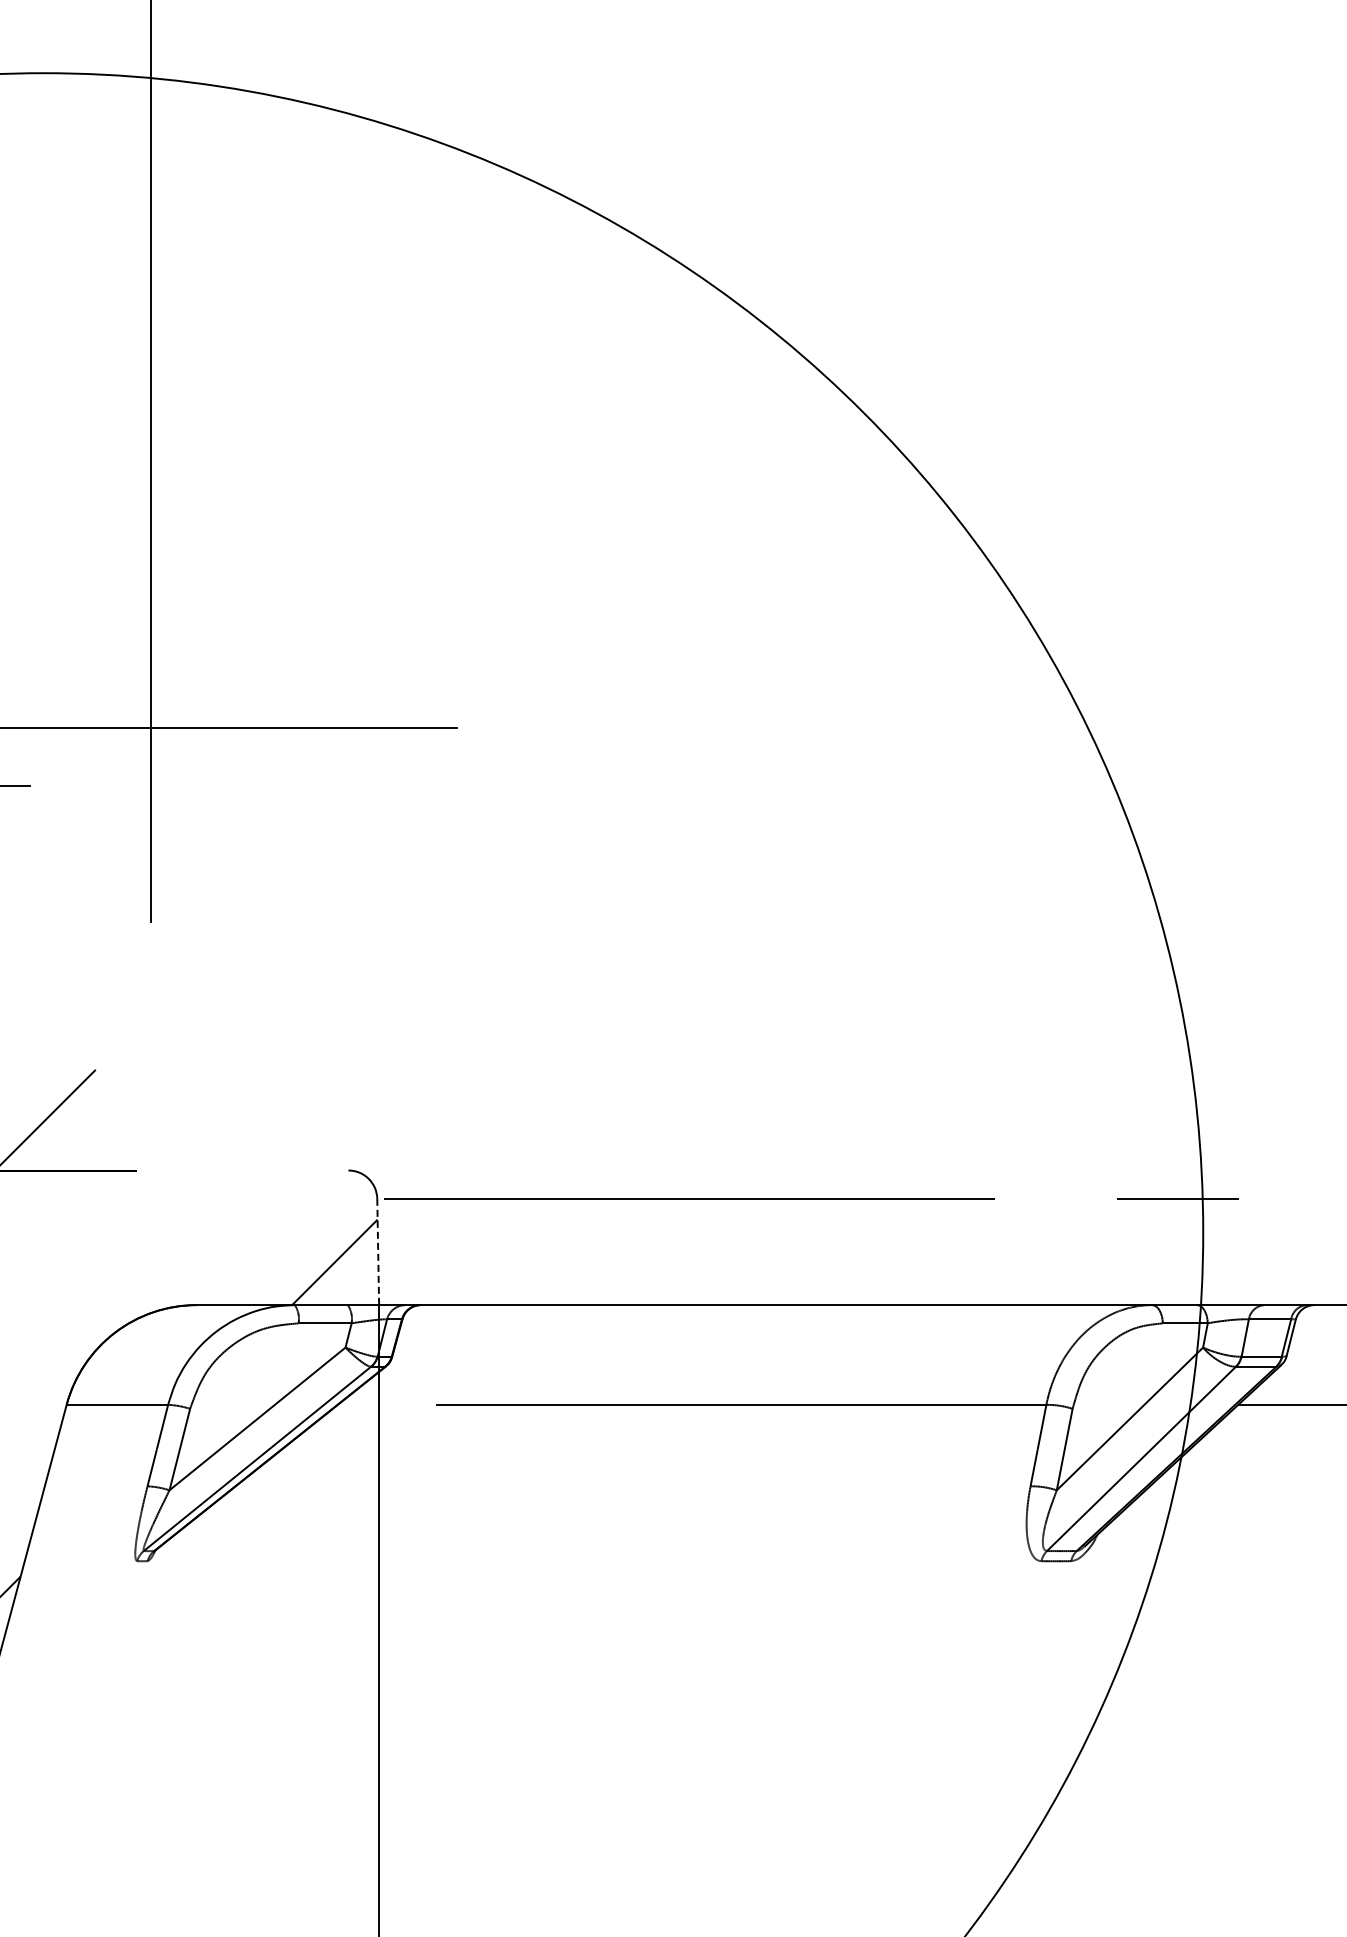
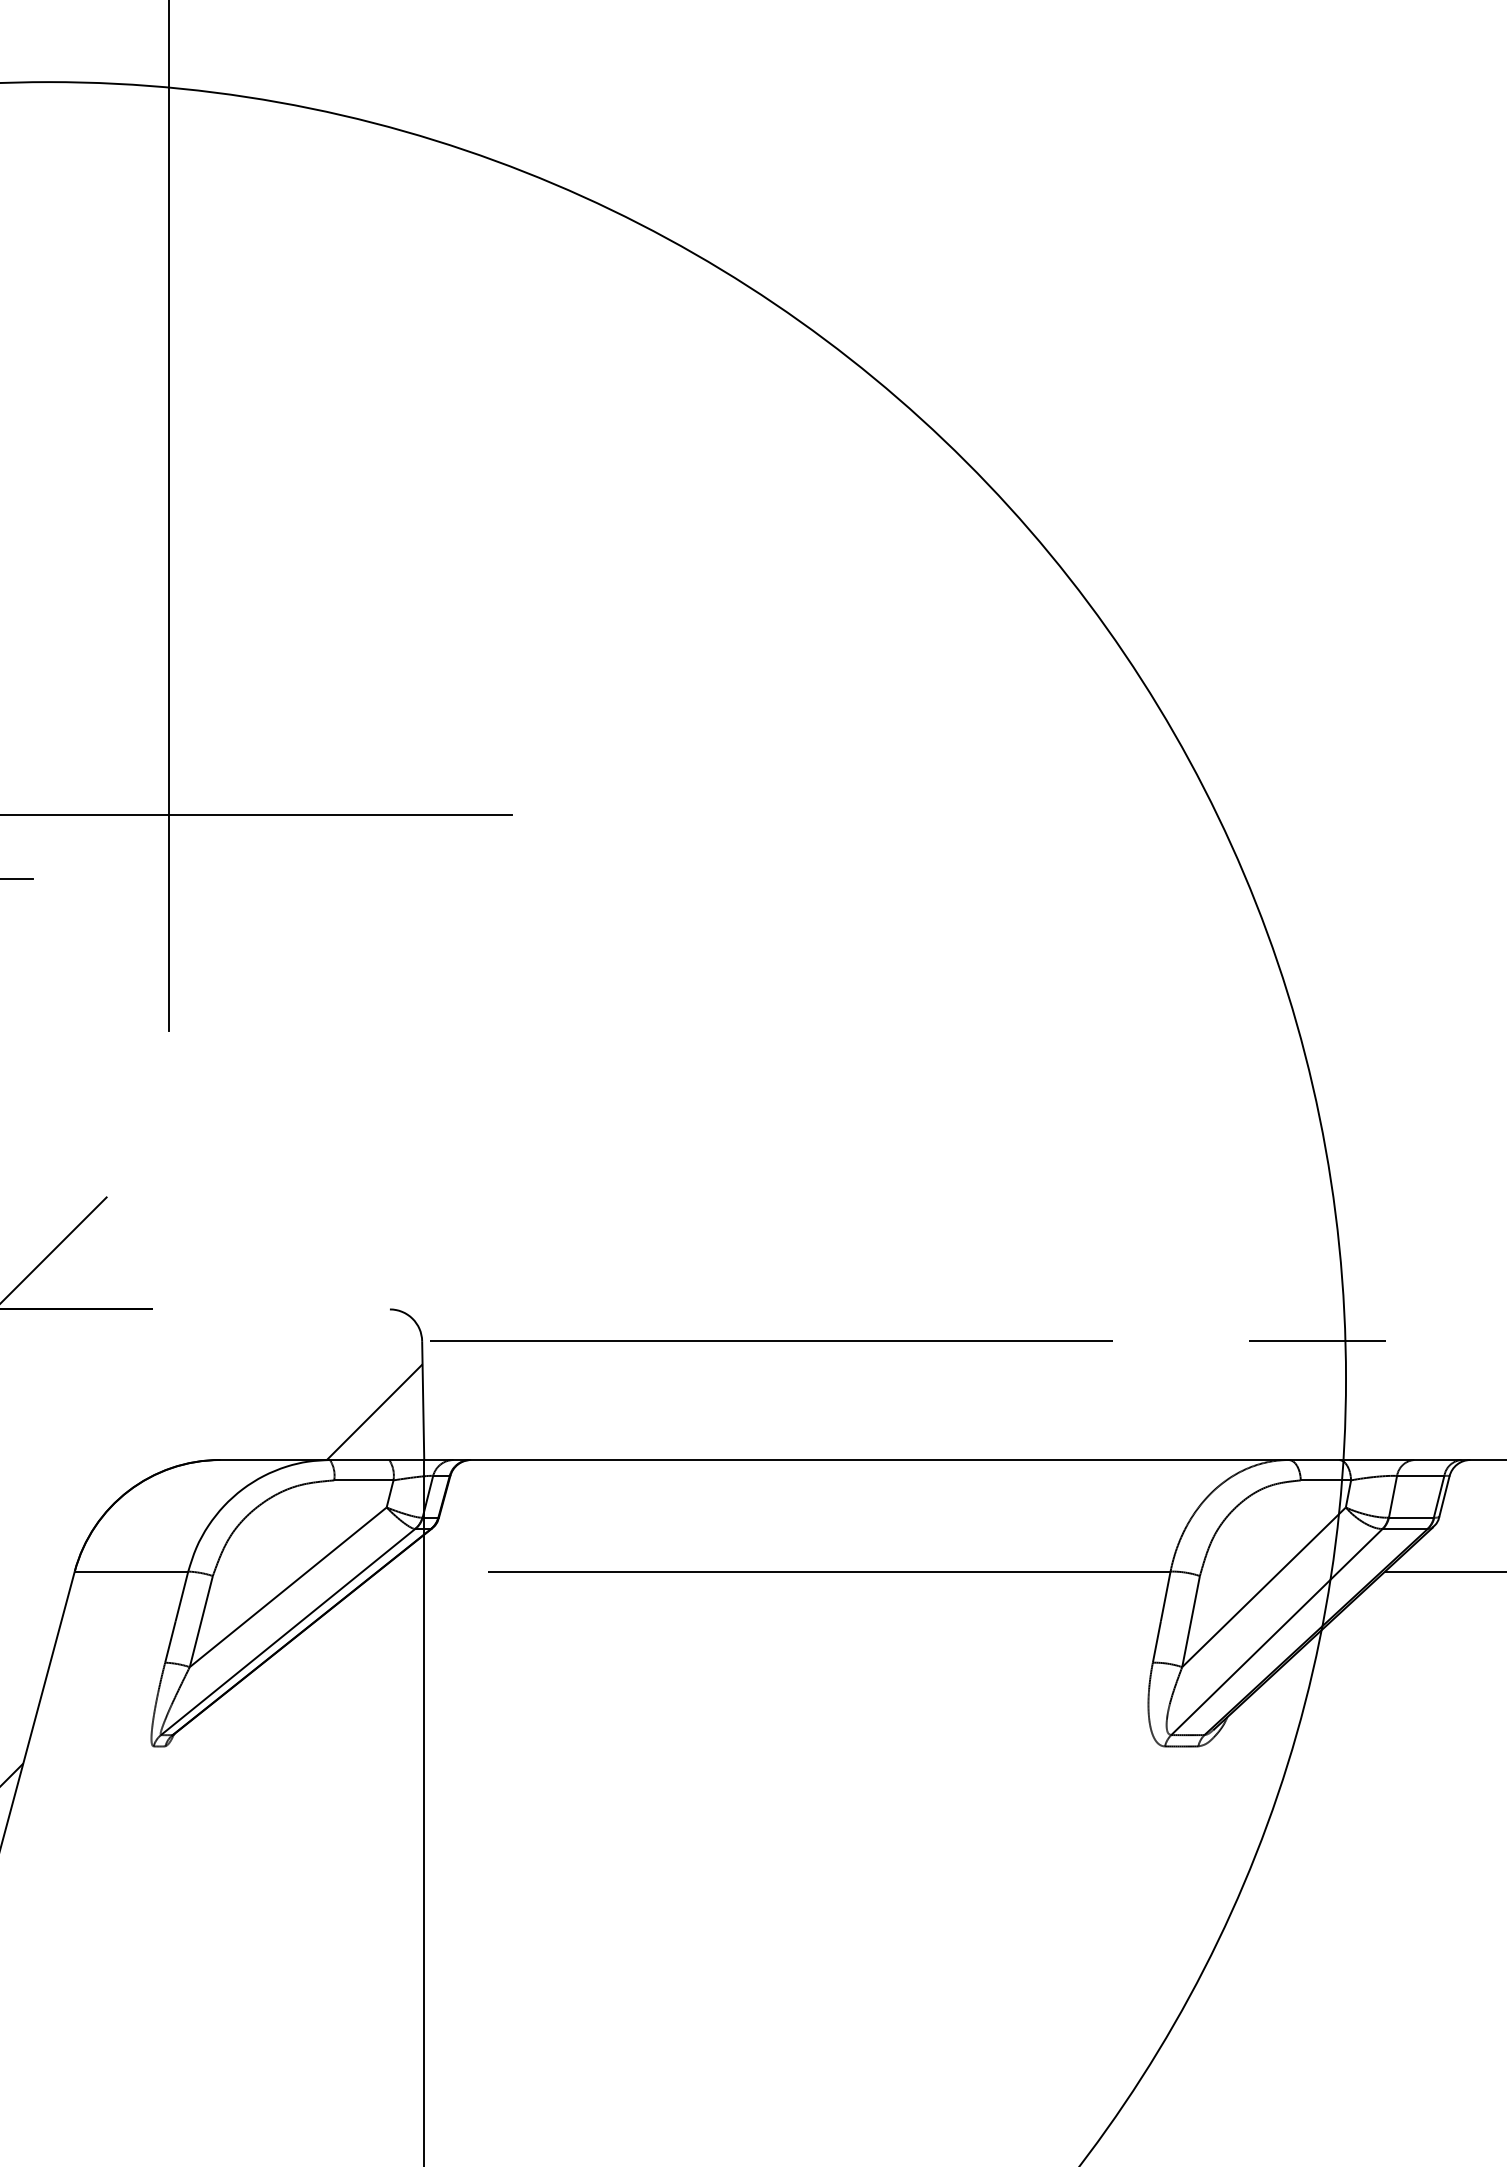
line: (378, 1252) -> (423, 1401), dashed -> solid

